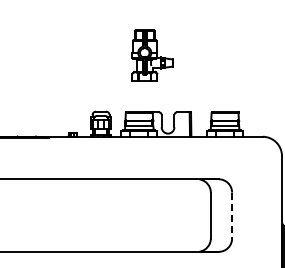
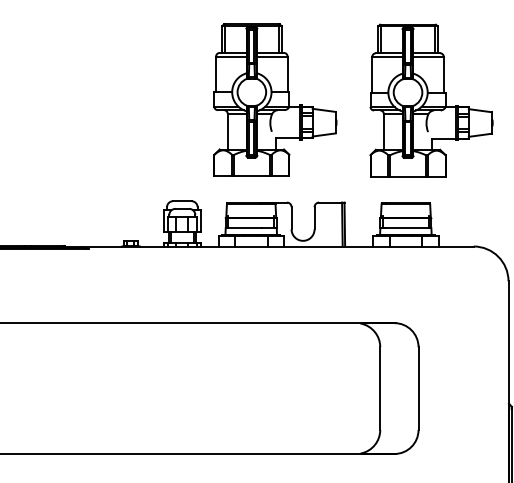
part: (152, 55) -> (275, 99), size x1.67
part: (239, 55) -> (431, 99), added
line: (232, 215) -> (419, 388), dashed -> solid

